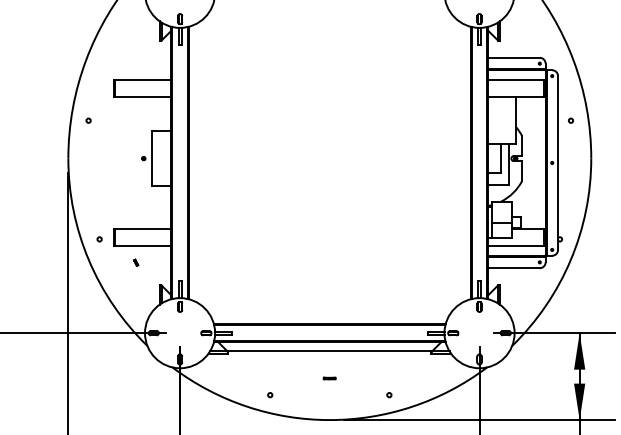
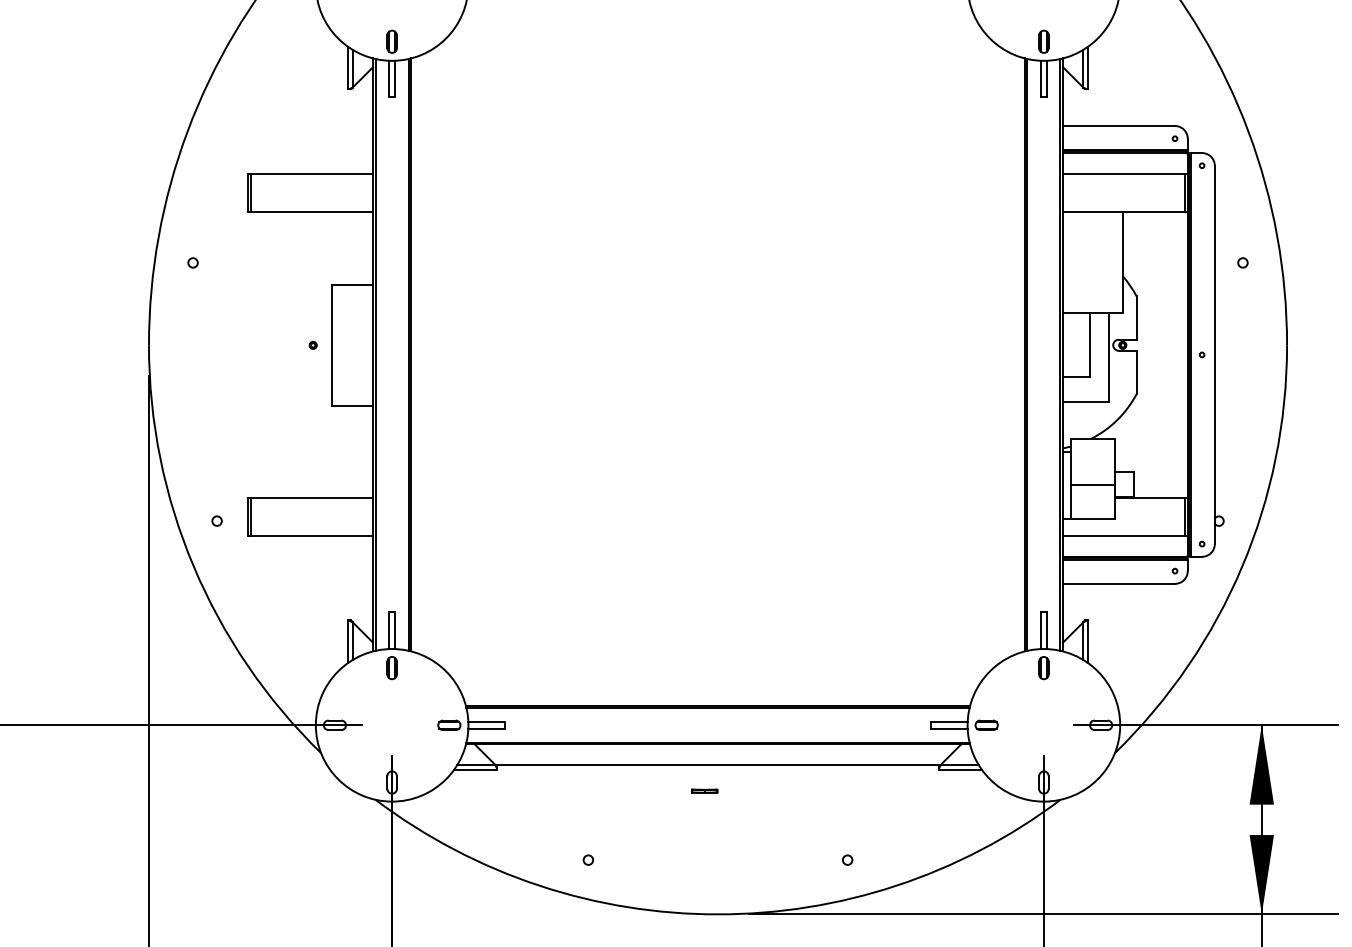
part: (136, 262) -> (297, 571), removed
part: (329, 378) -> (704, 791), moved

